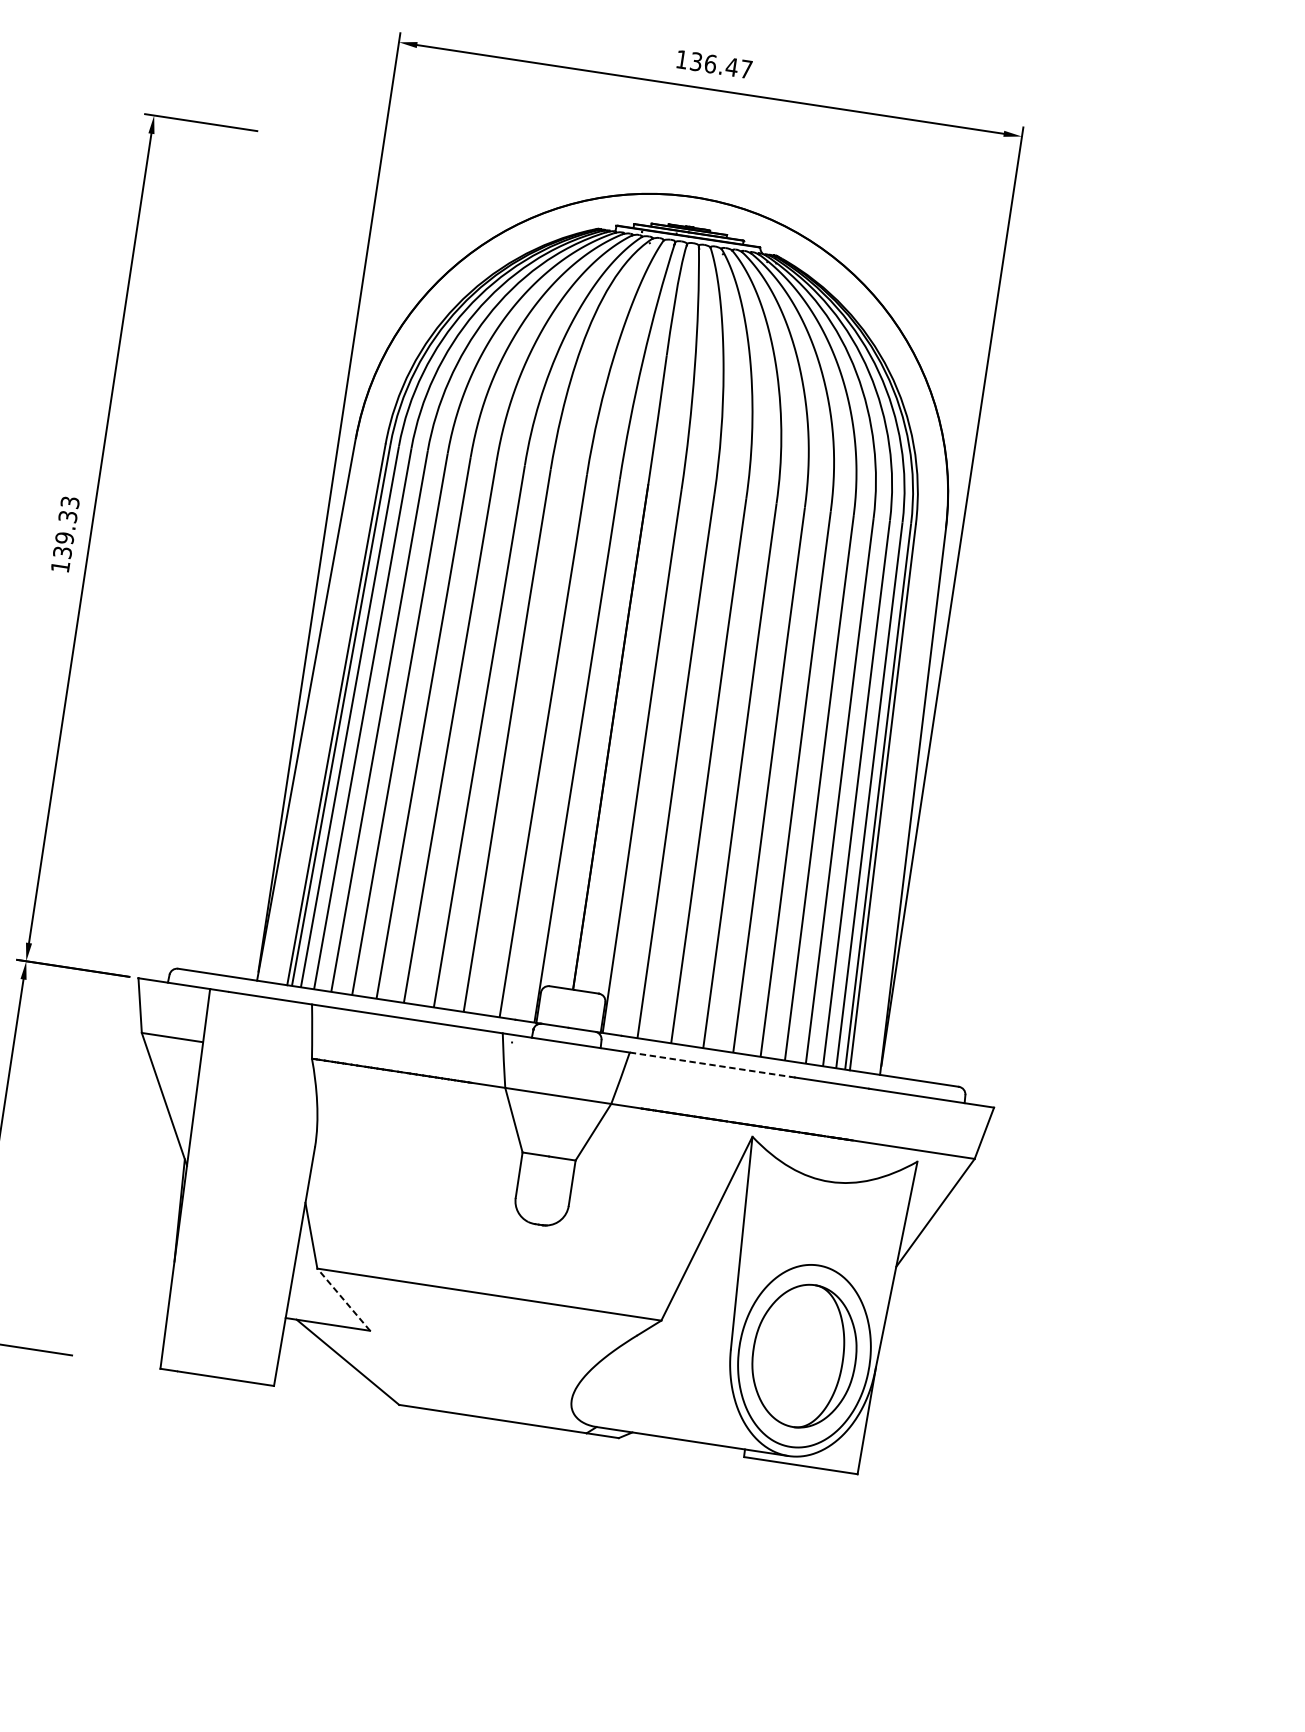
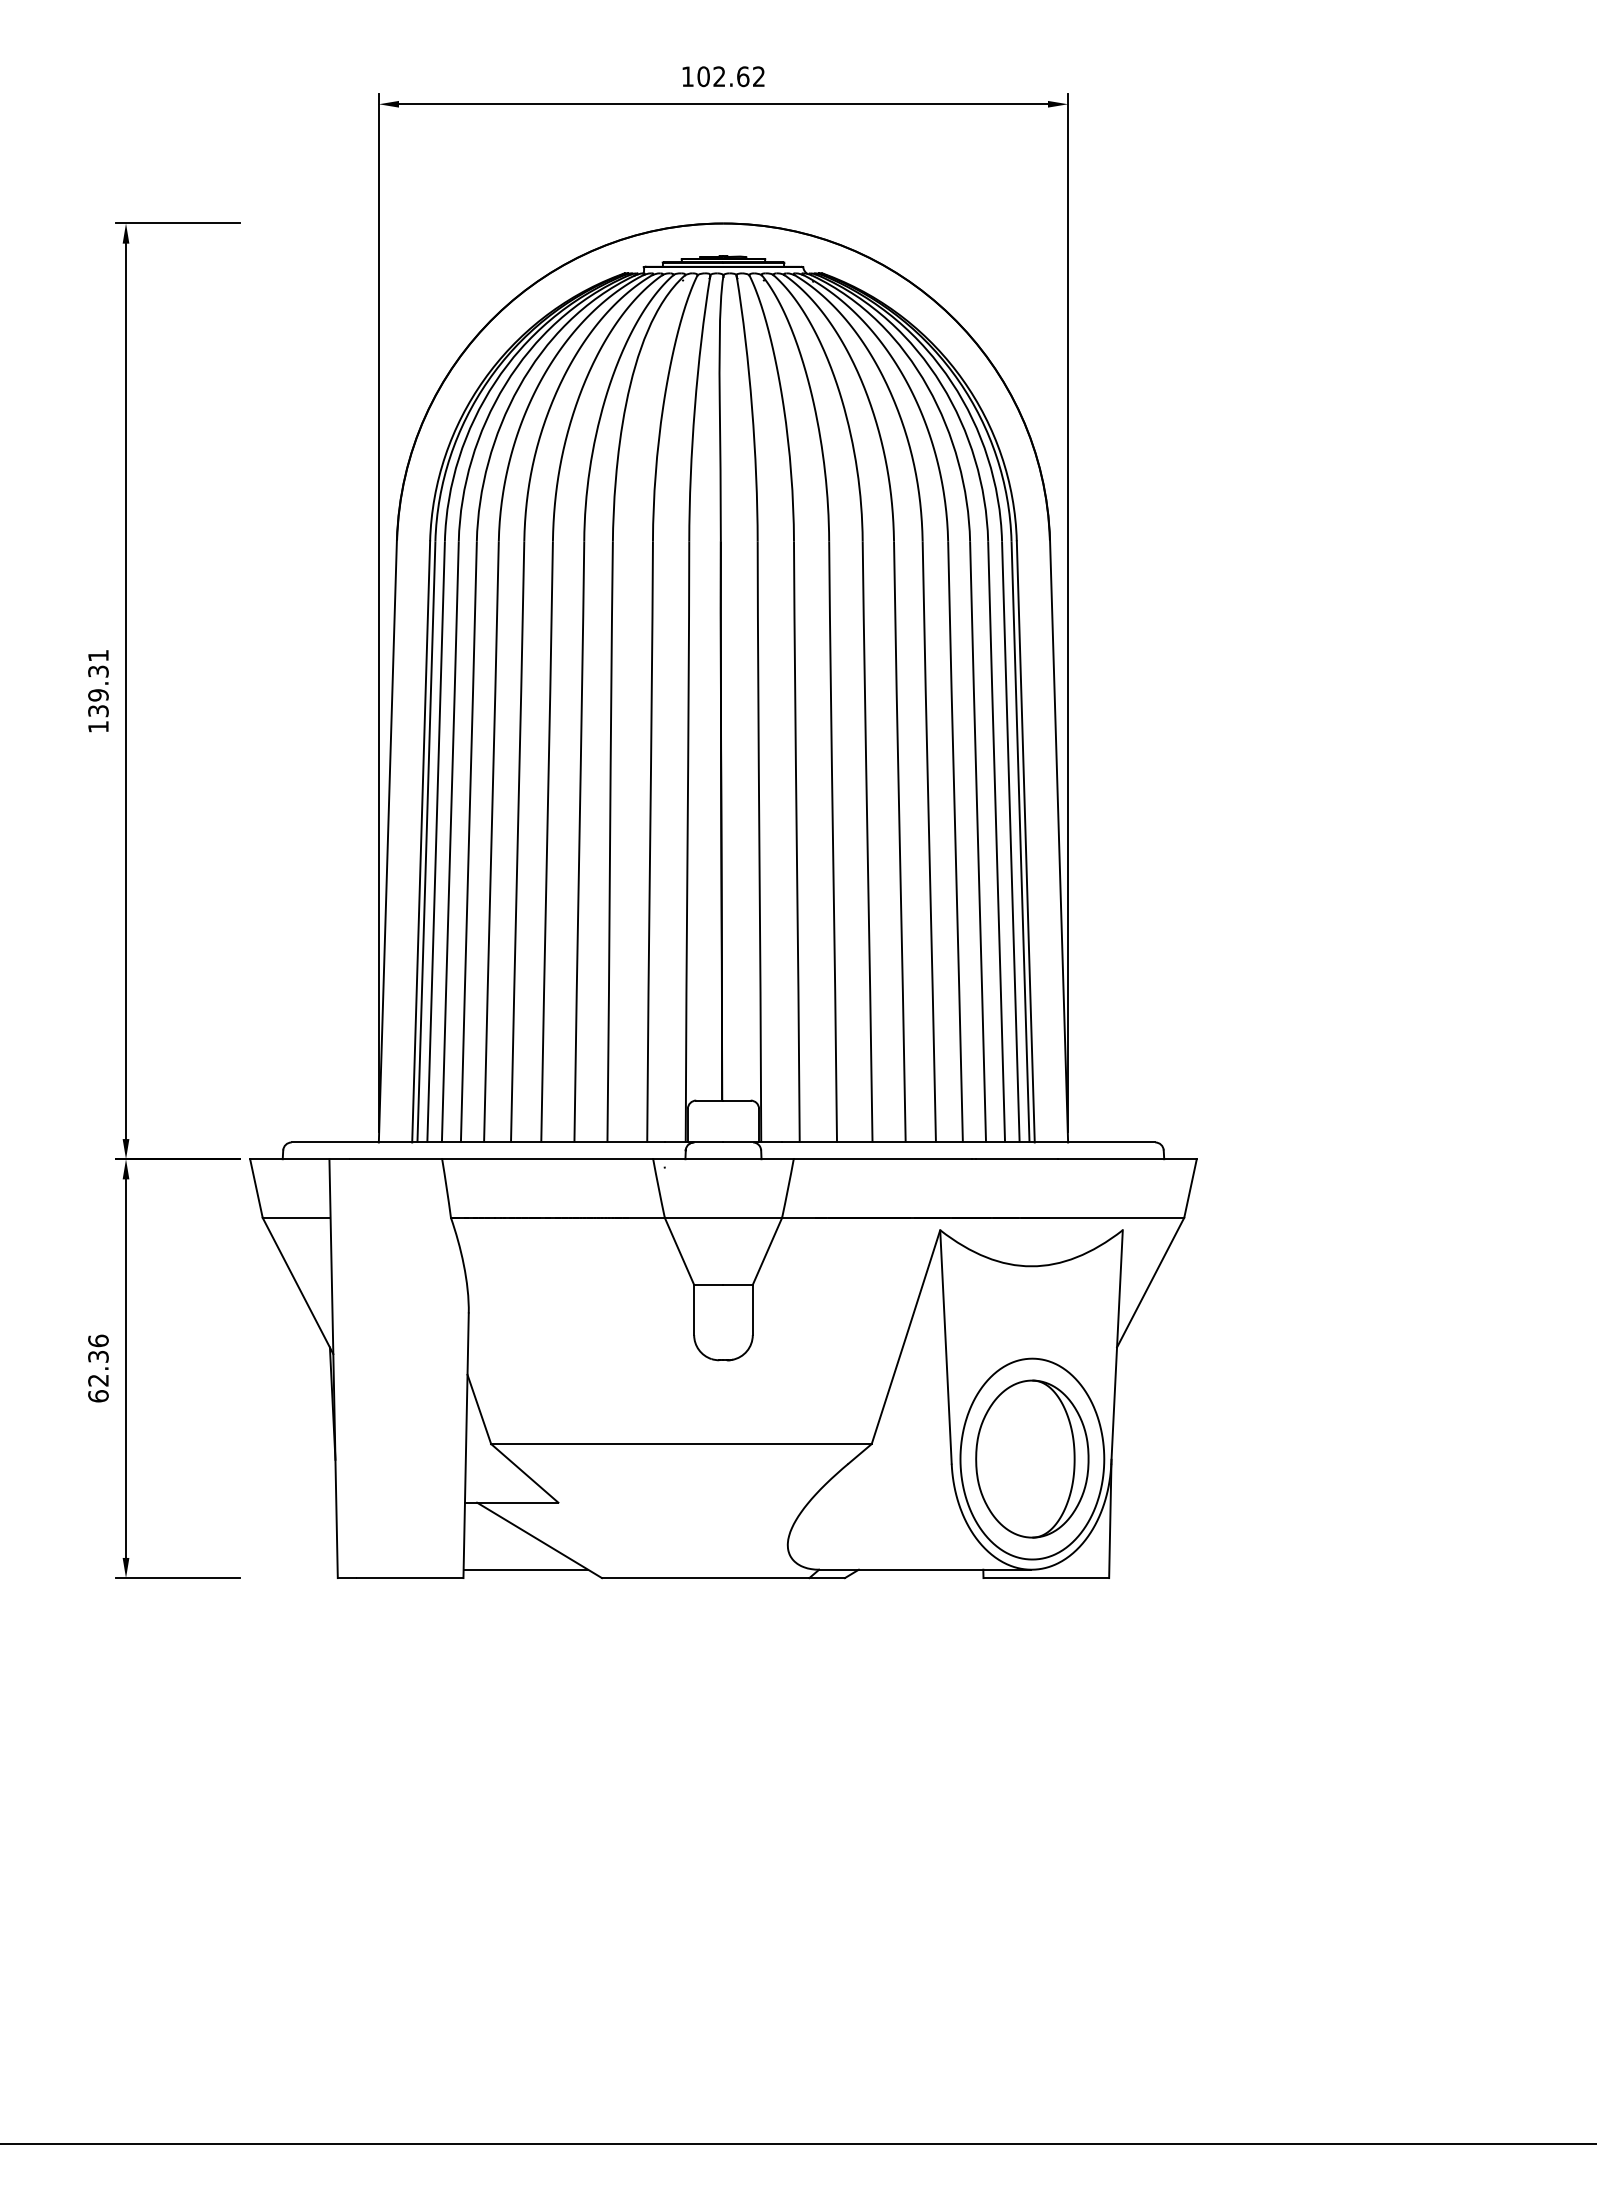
text: (720, 65) -> (730, 76), 136.47 -> 102.62
text: (70, 502) -> (98, 655), 139.33 -> 139.31
line: (710, 1065) -> (883, 1159), dashed -> solid
line: (343, 1299) -> (524, 1473), dashed -> solid
line: (331, 1386) -> (525, 1569), added

